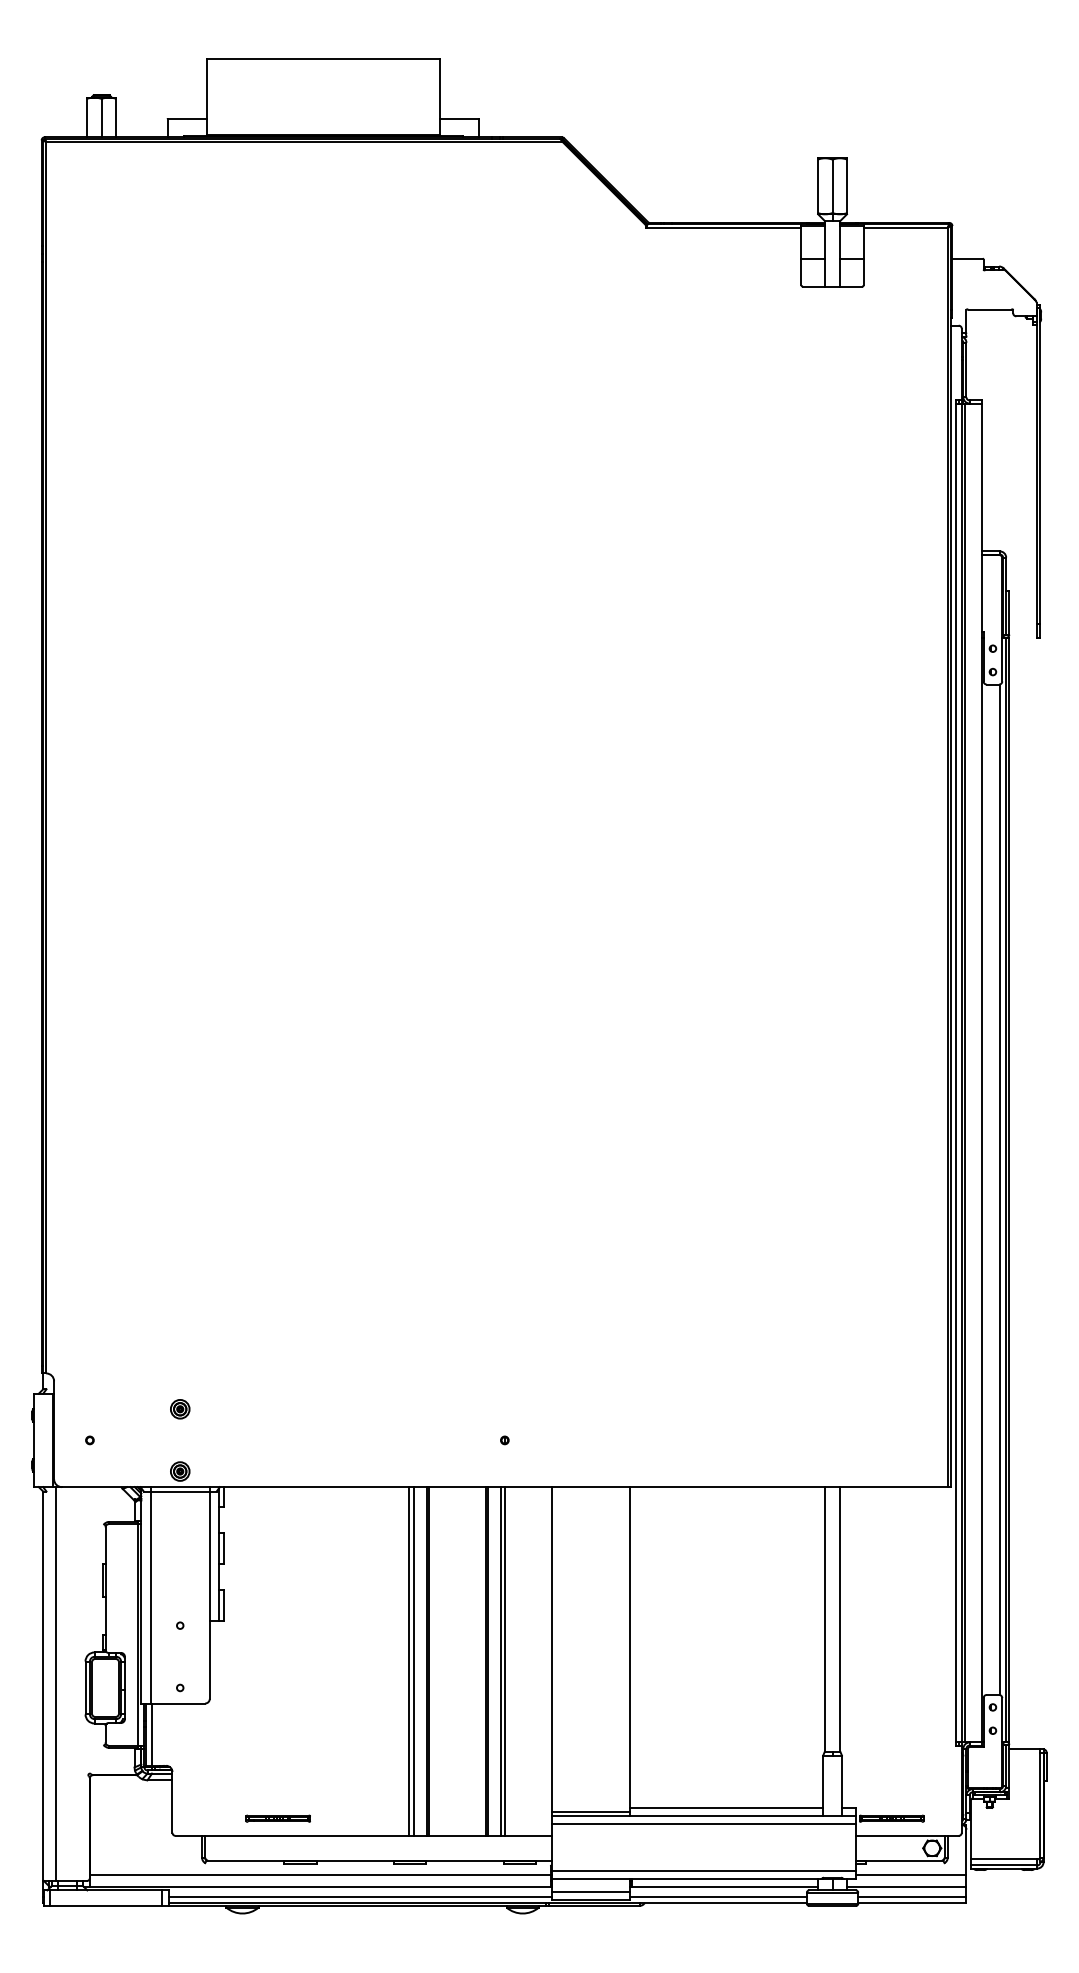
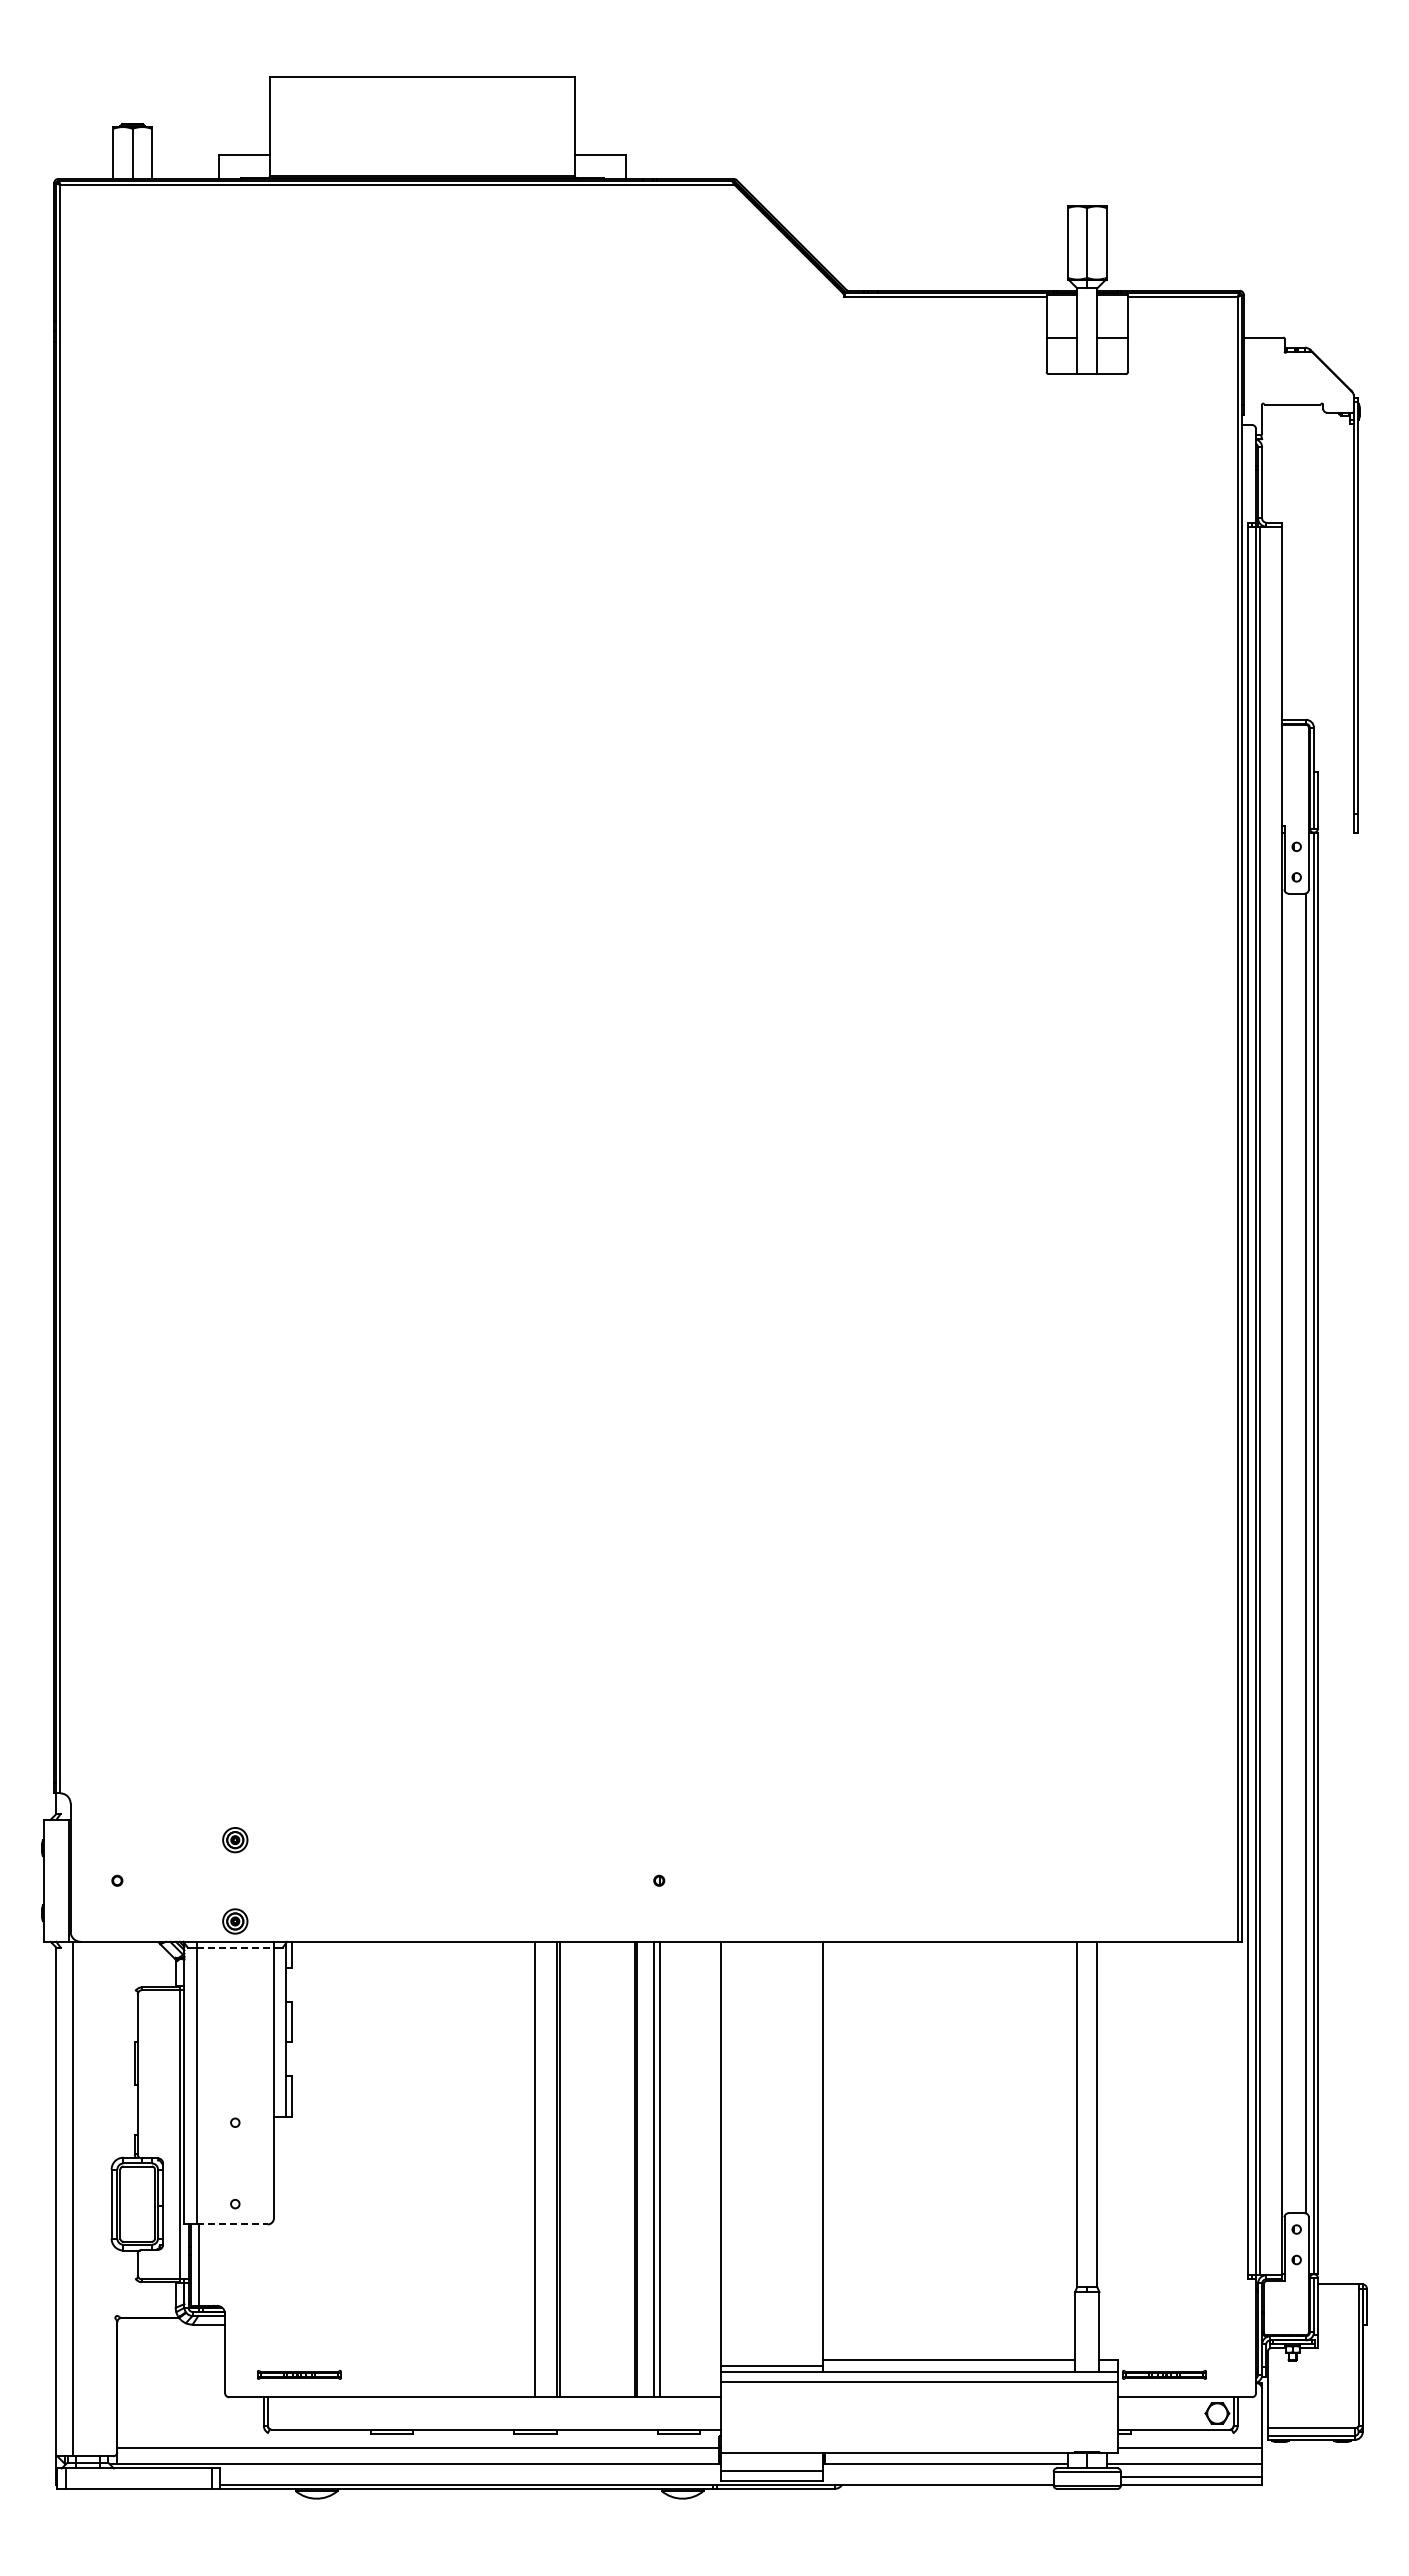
line: (180, 1491) -> (235, 1947), solid -> dashed
line: (413, 1661) -> (540, 2169), removed
line: (178, 1703) -> (232, 2224), solid -> dashed
part: (278, 1818) -> (299, 2374), moved
line: (704, 1871) -> (919, 2443), removed
line: (360, 1896) -> (470, 2476), removed
line: (717, 1896) -> (937, 2476), removed

